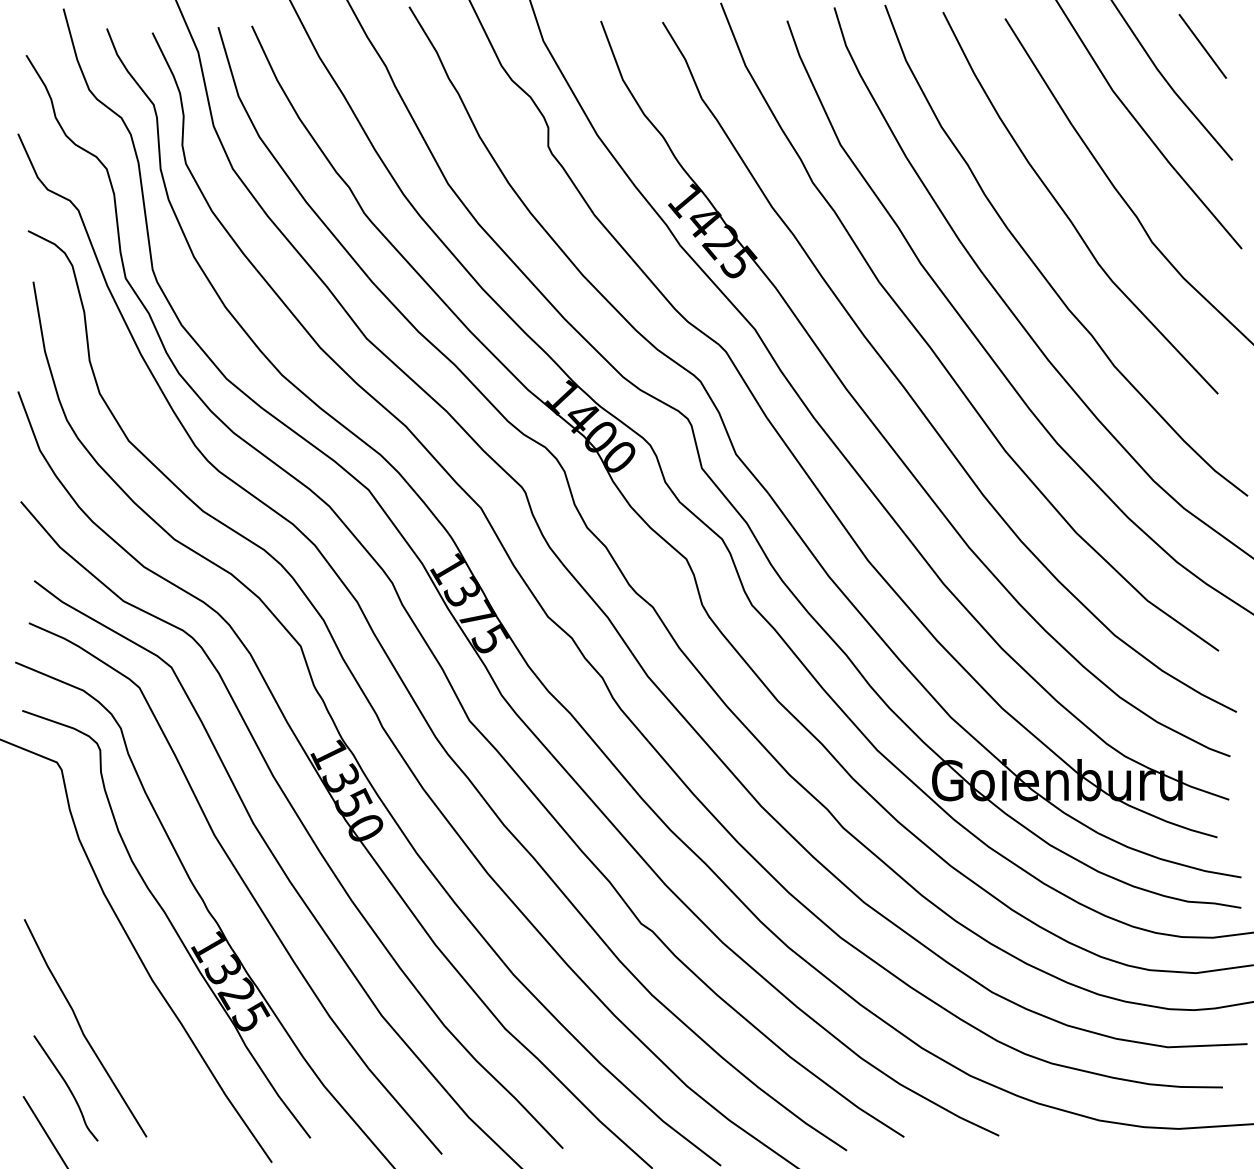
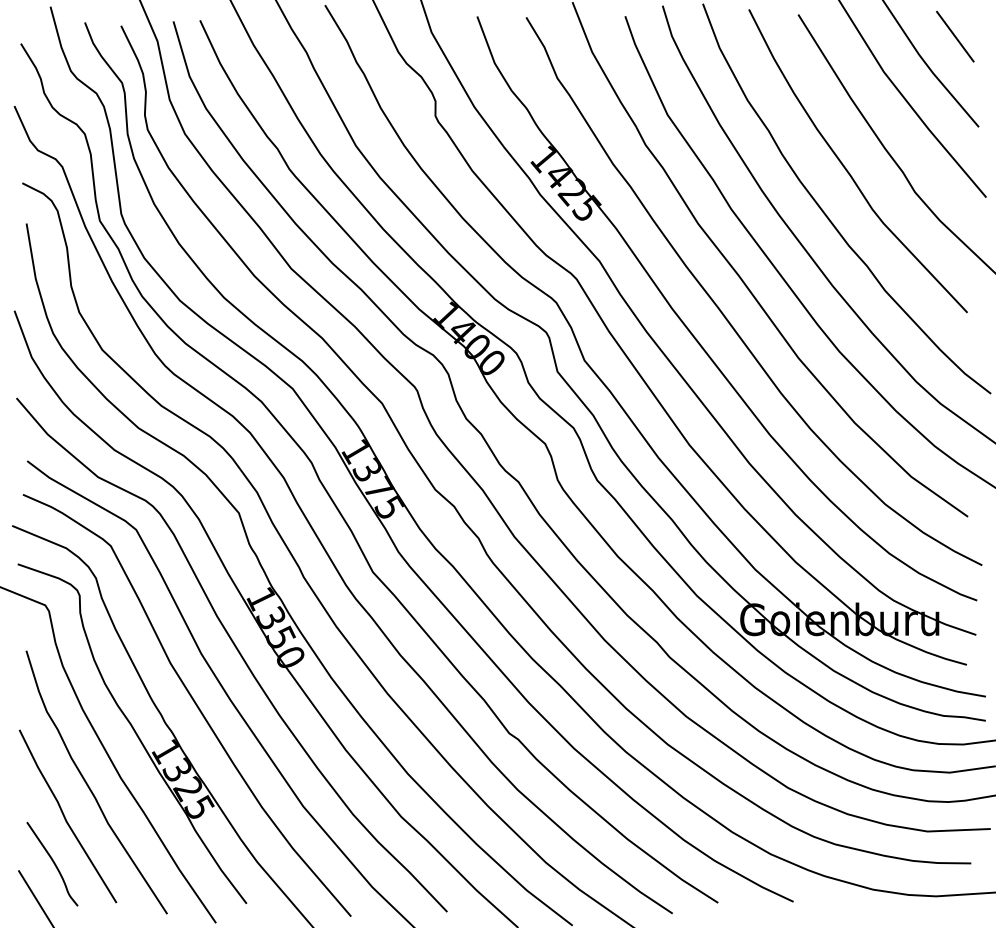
curve: (113, 991) -> (90, 787), added

